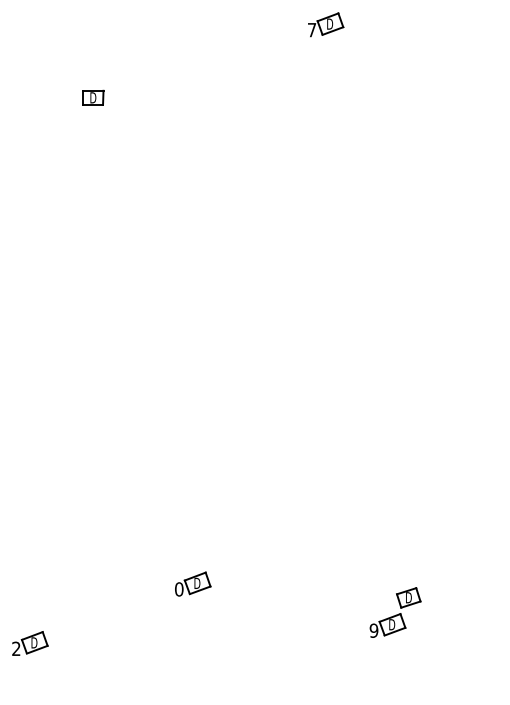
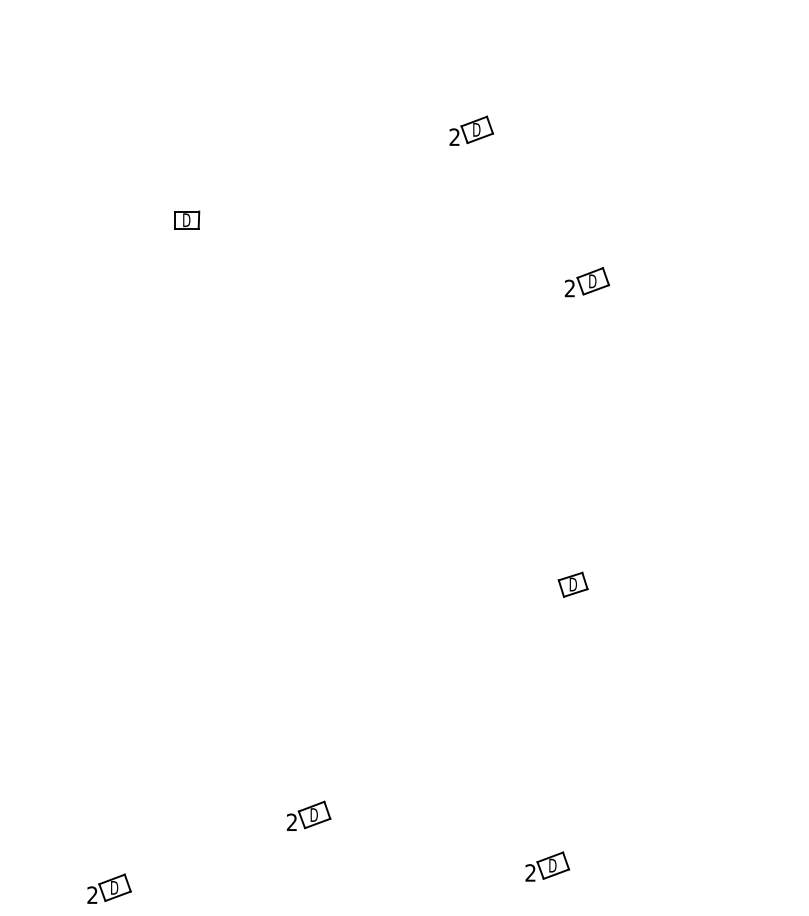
text: (311, 29) -> (454, 136), 7 -> 2
part: (420, 148) -> (587, 282), added
text: (178, 589) -> (291, 822), 0 -> 2
part: (408, 597) -> (572, 584), moved
text: (373, 630) -> (530, 872), 9 -> 2

